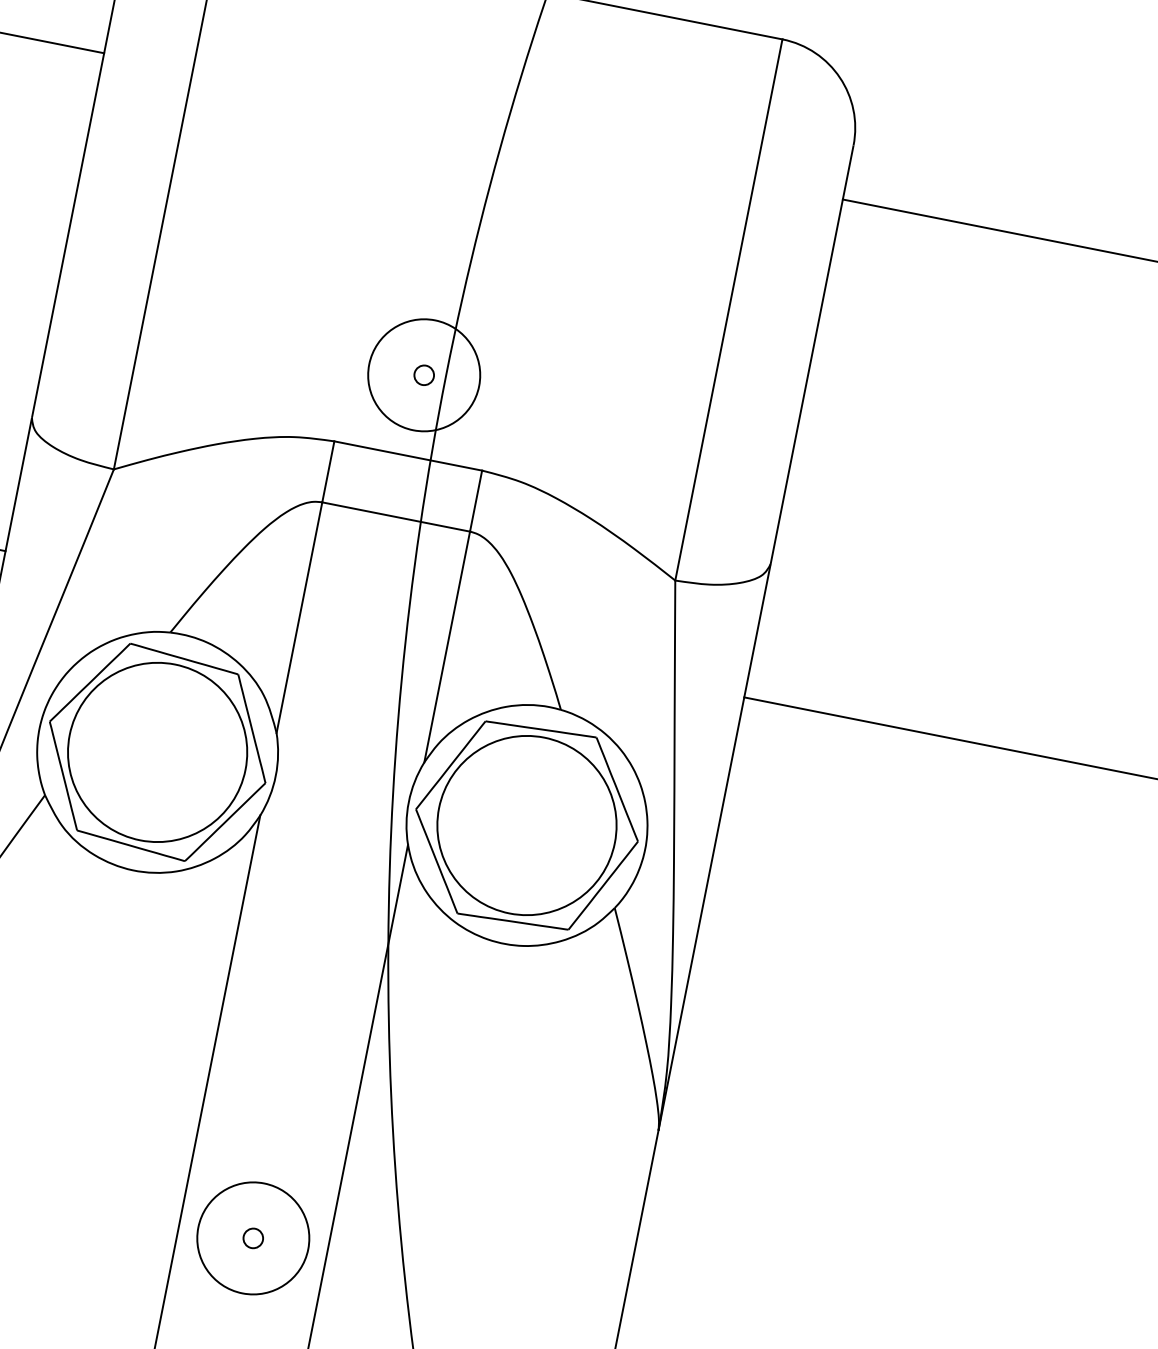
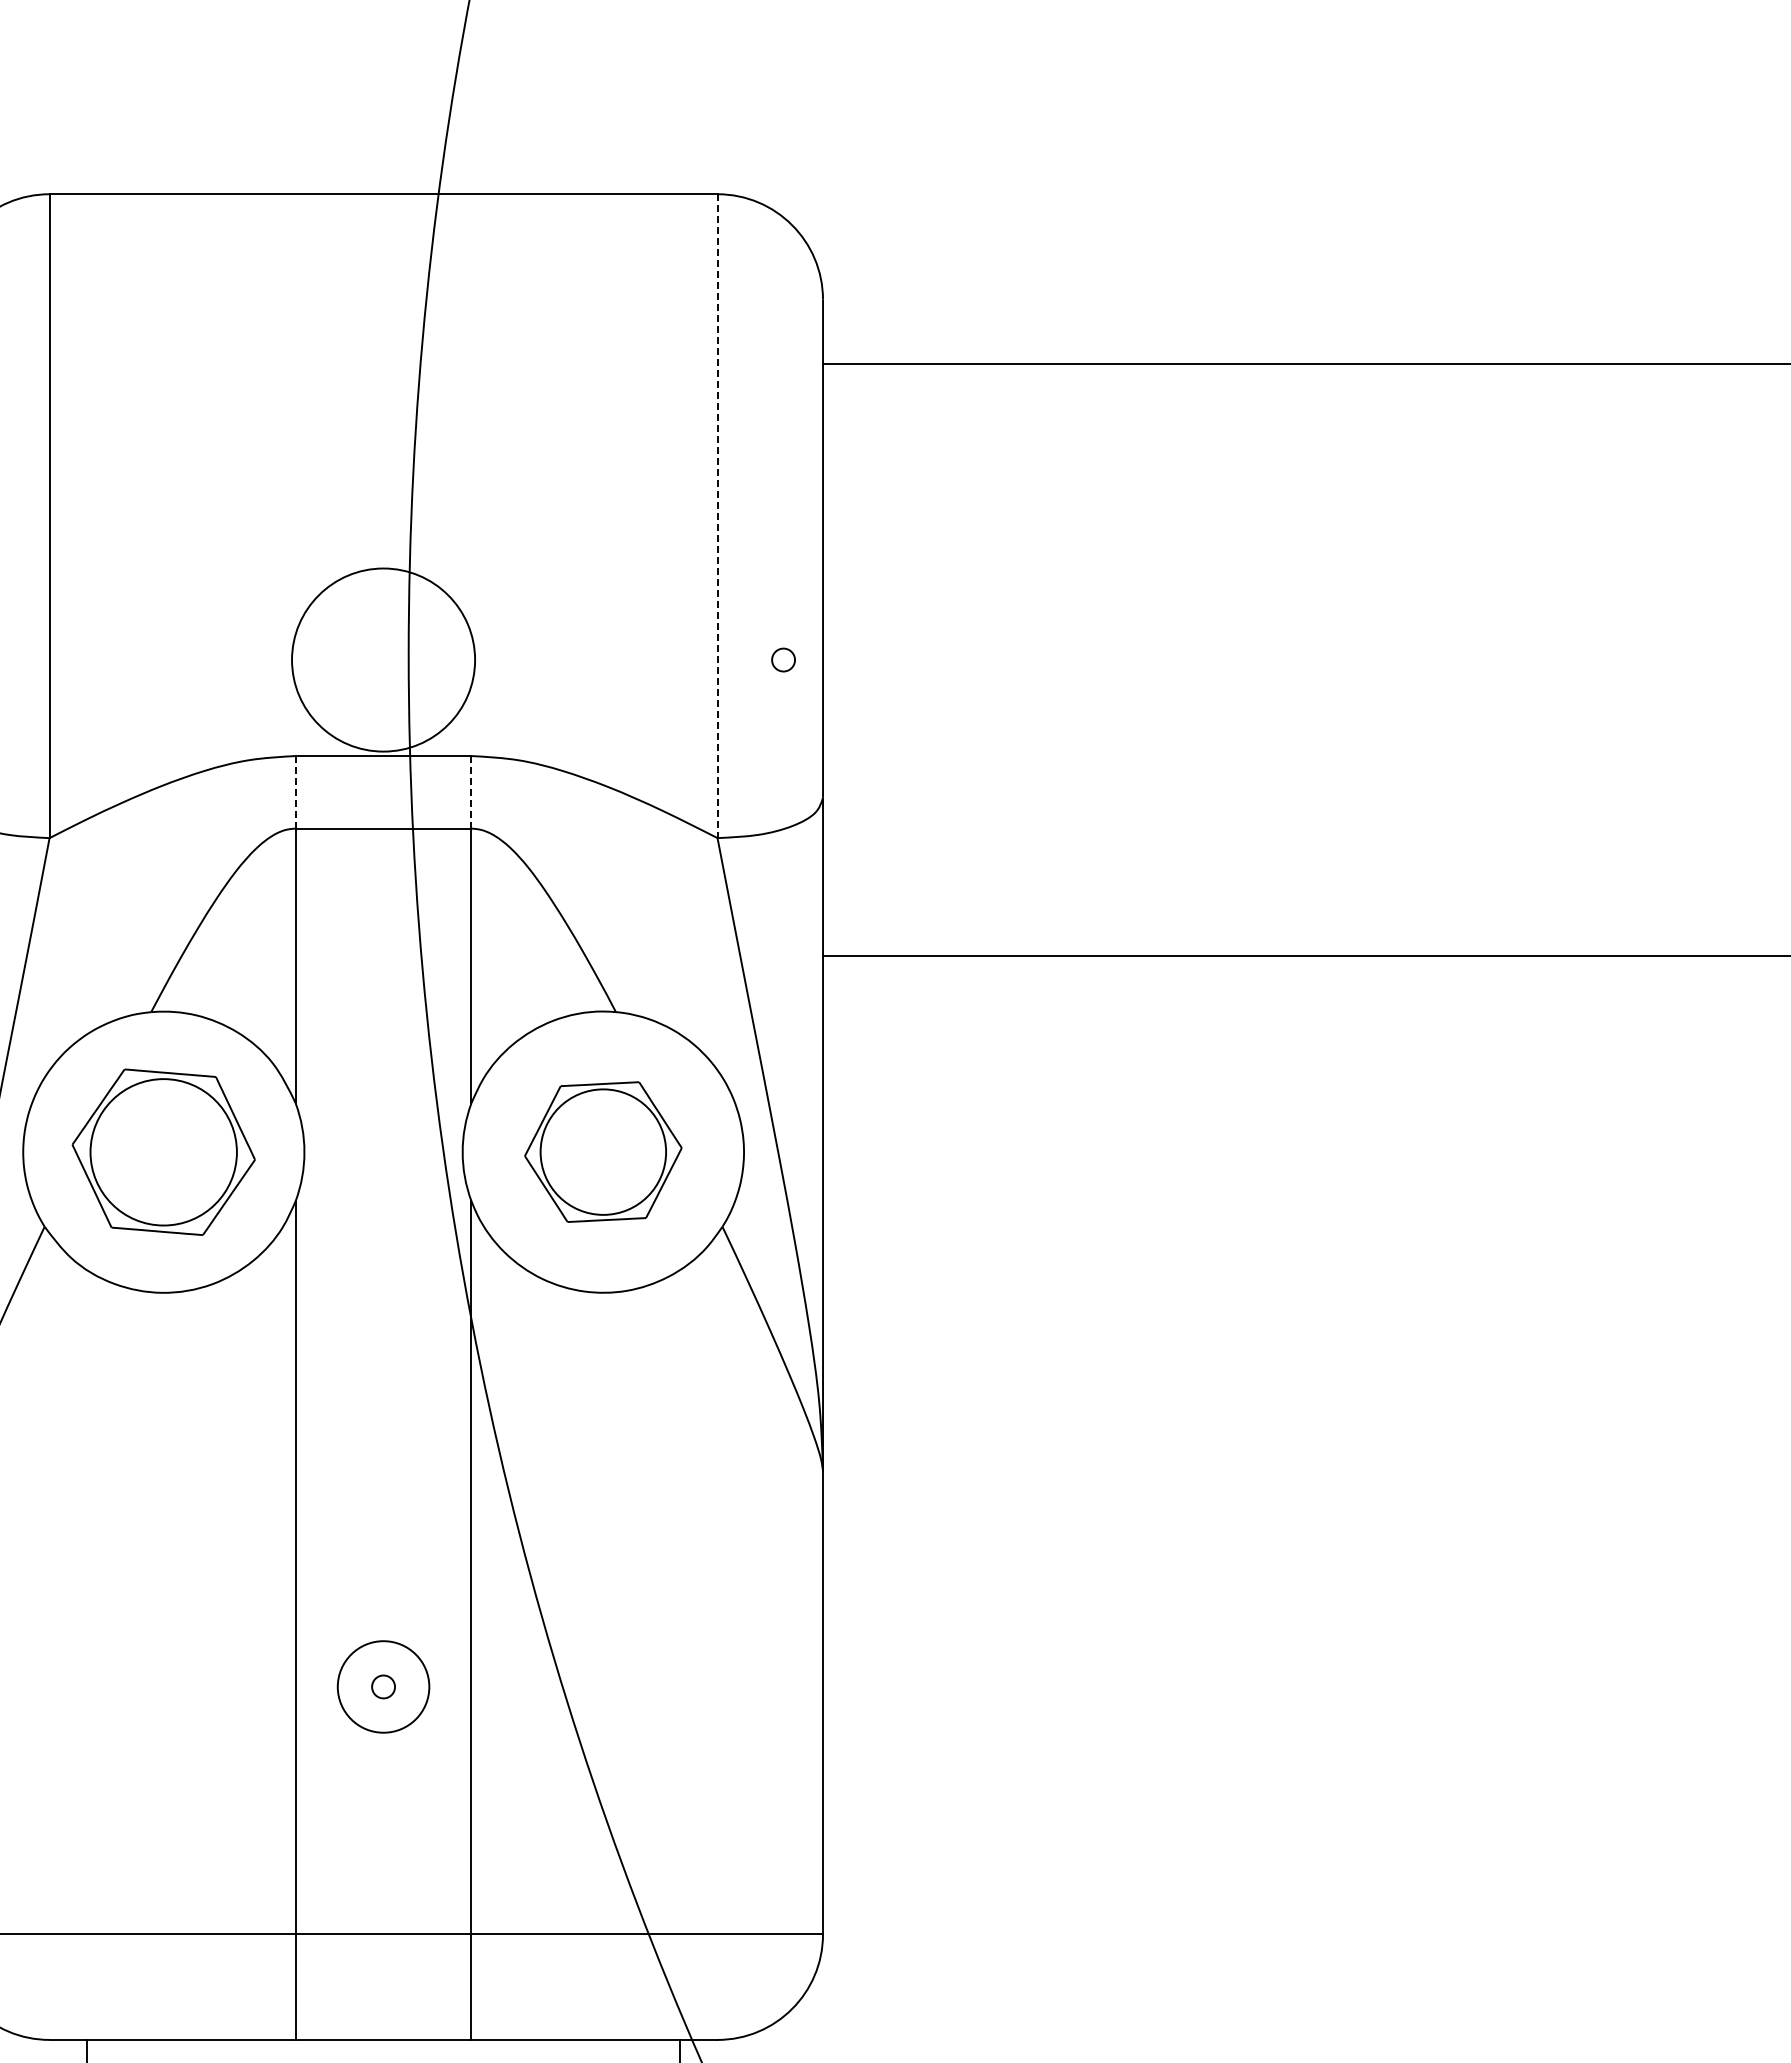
line: (728, 310) -> (717, 516), solid -> dashed
circle: (424, 374) -> (383, 659), size x1.4
circle: (424, 374) -> (783, 659), moved
line: (328, 471) -> (295, 791), solid -> dashed
line: (476, 501) -> (471, 792), solid -> dashed
part: (157, 752) -> (163, 1152), size x0.7
part: (527, 824) -> (603, 1151), size x0.6
circle: (253, 1238) -> (383, 1686), size x0.7

